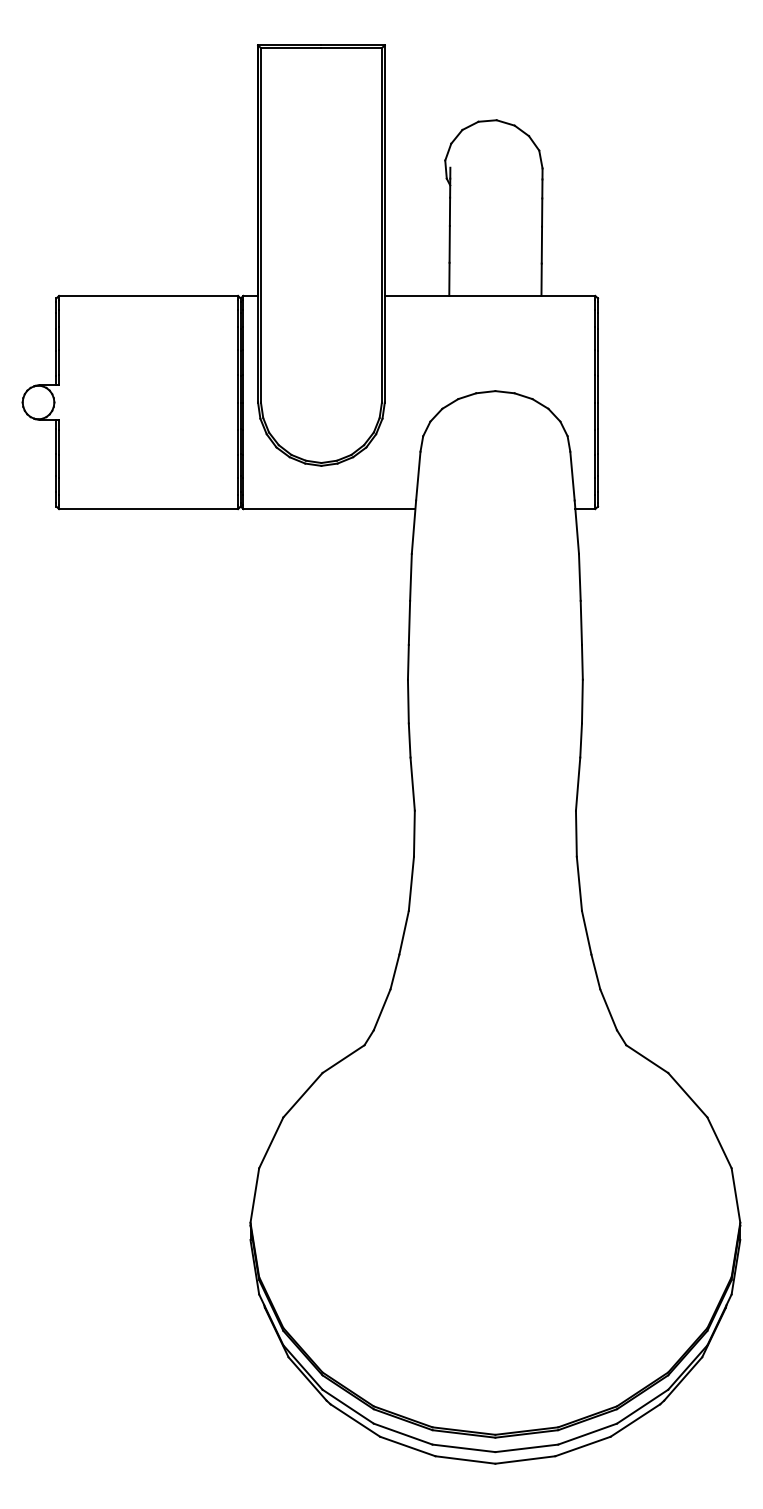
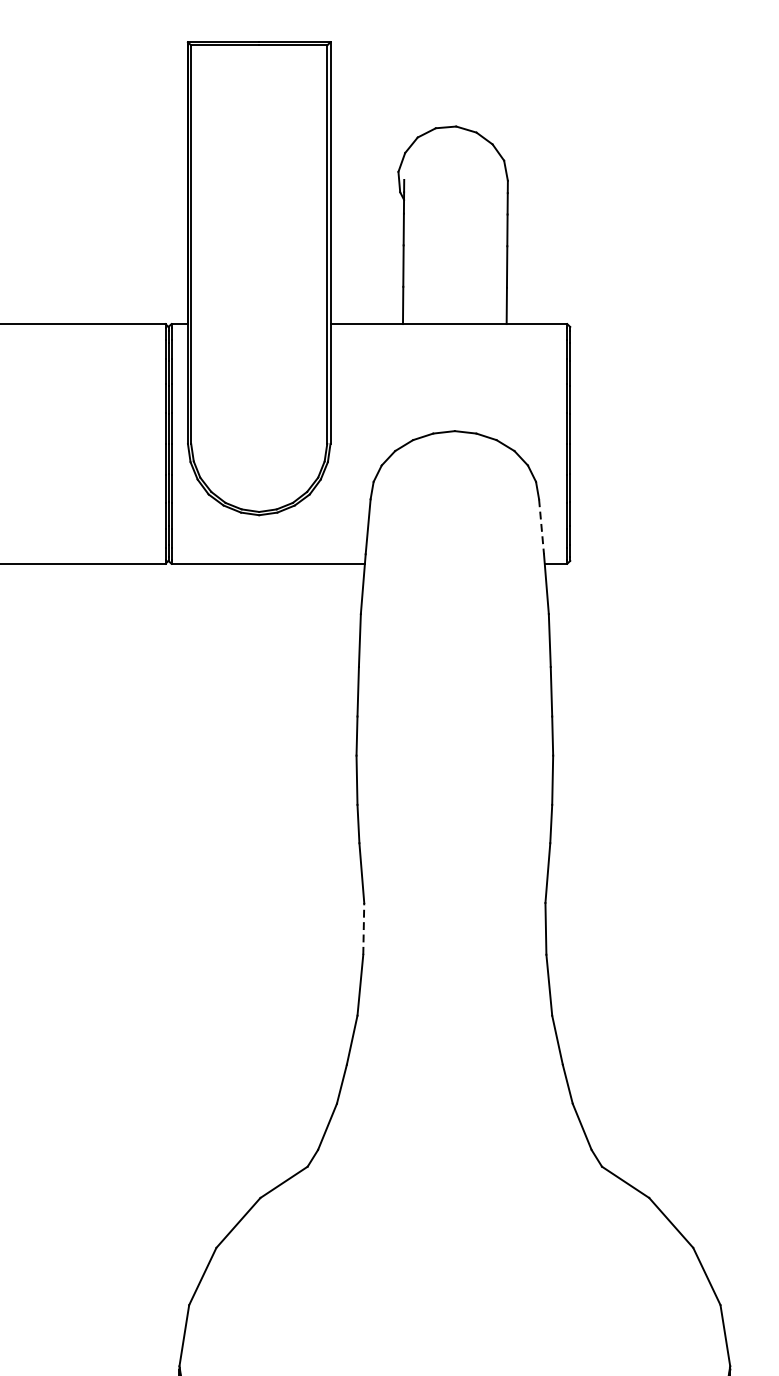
line: (572, 476) -> (541, 527), solid -> dashed
line: (414, 833) -> (363, 928), solid -> dashed

